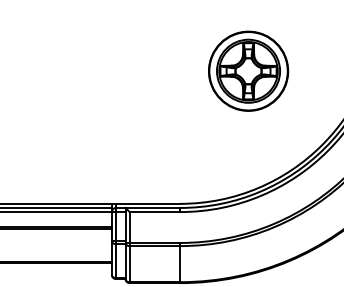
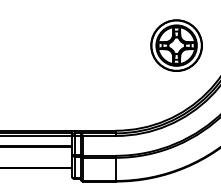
part: (248, 71) -> (176, 45), moved

